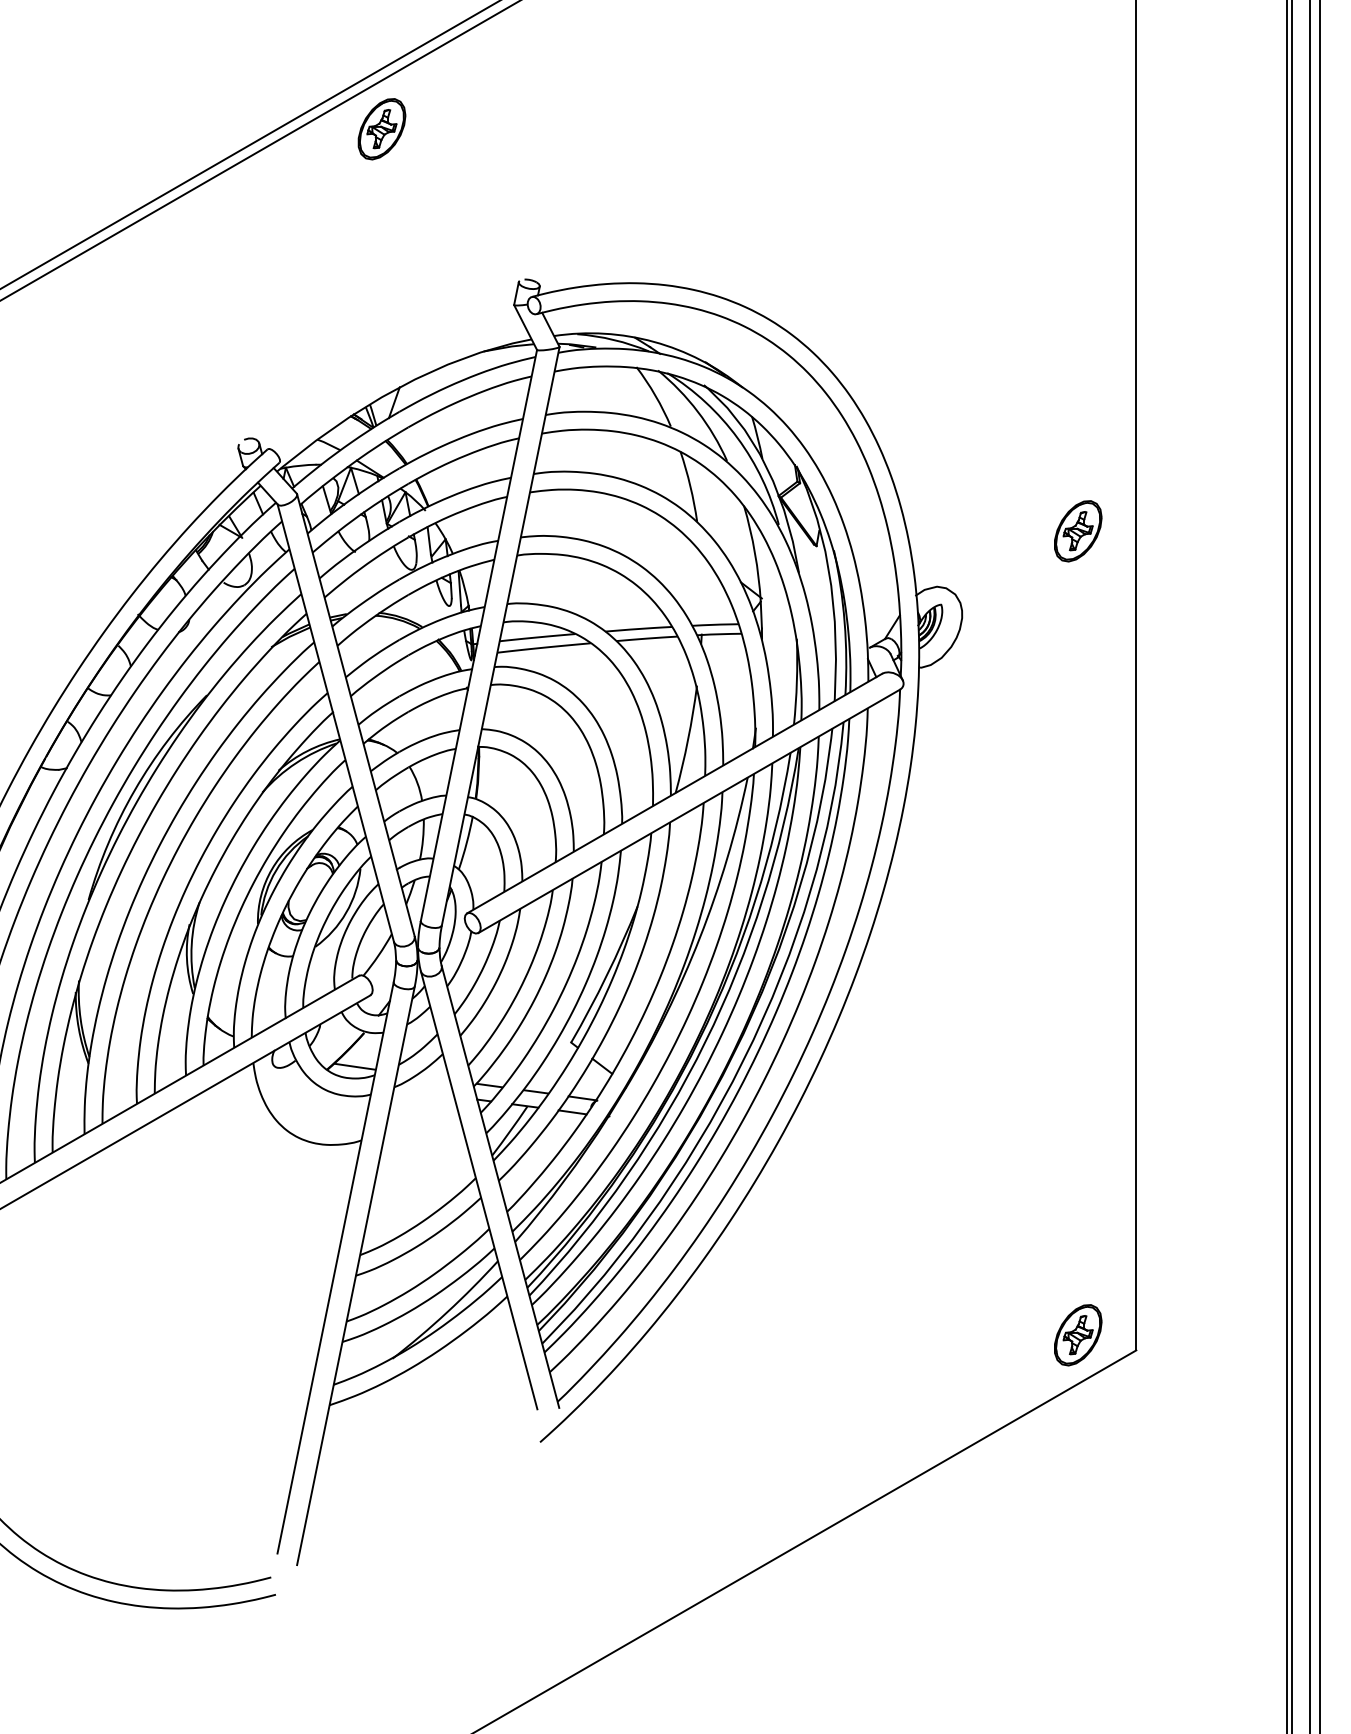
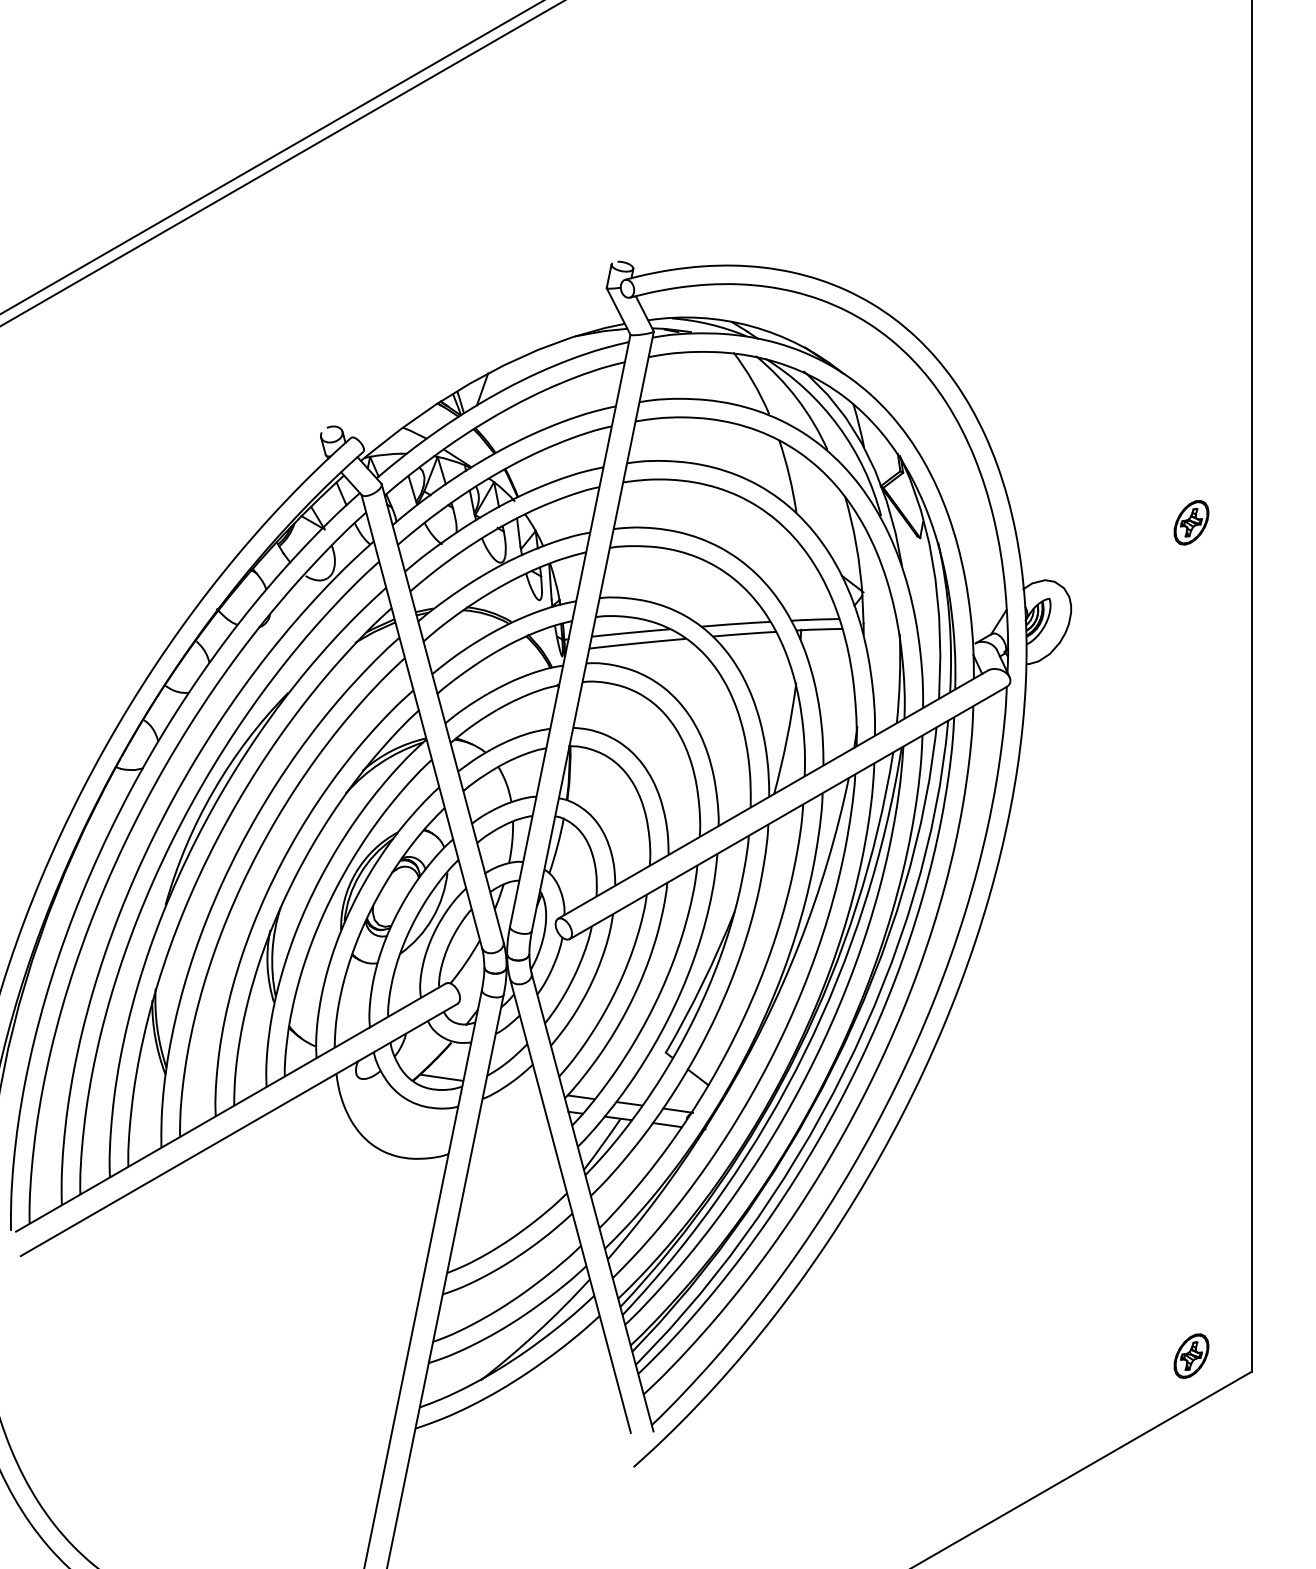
part: (381, 129) -> (469, 106), removed
part: (1078, 531) -> (1191, 522), size x0.7
part: (1078, 1335) -> (1191, 1356), size x0.7

